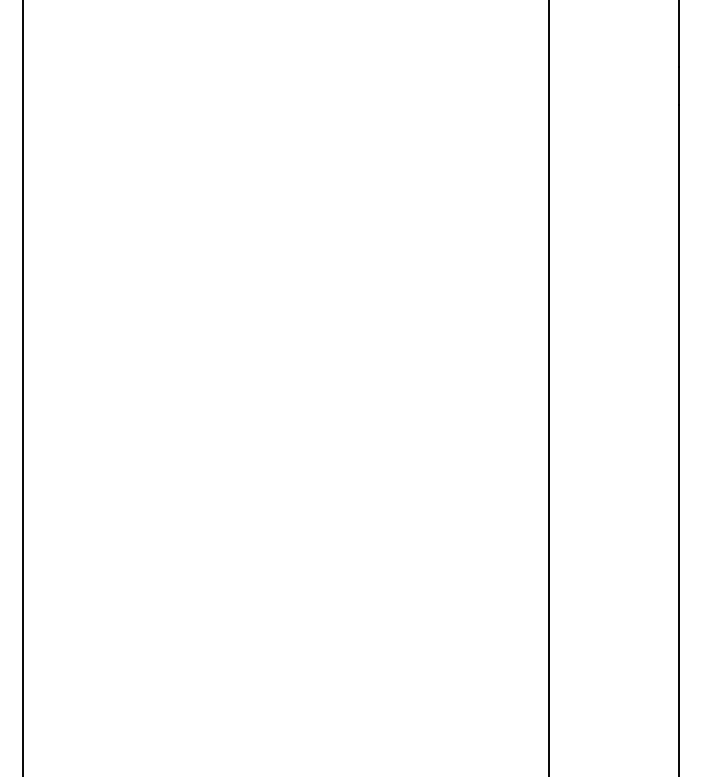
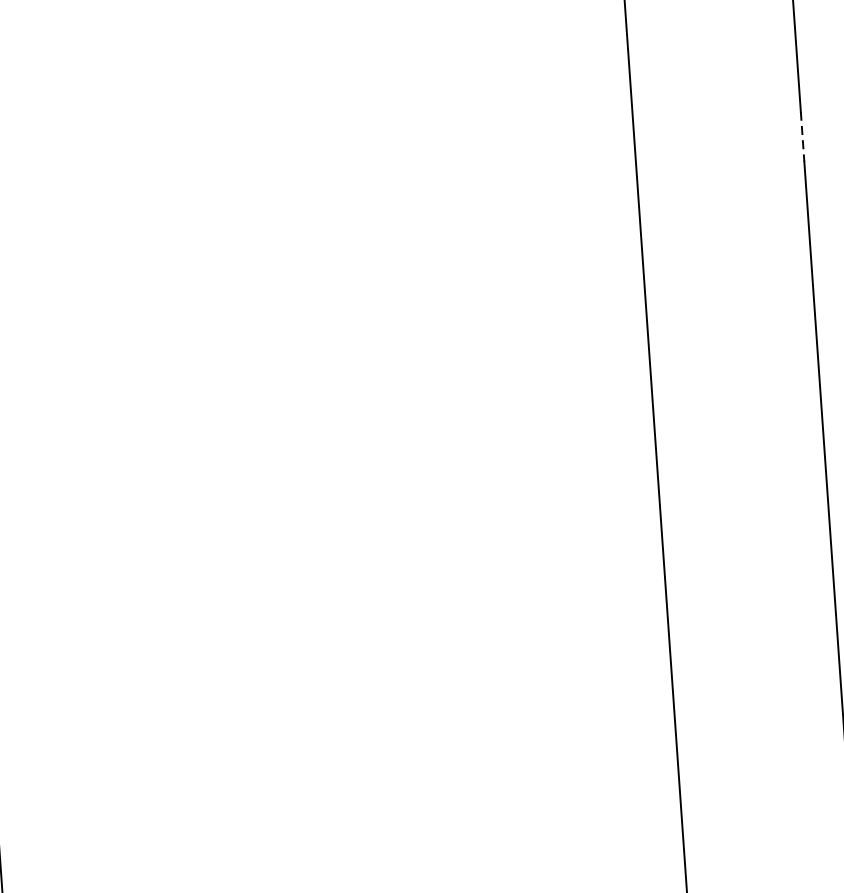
line: (678, 86) -> (802, 137), solid -> dashed

